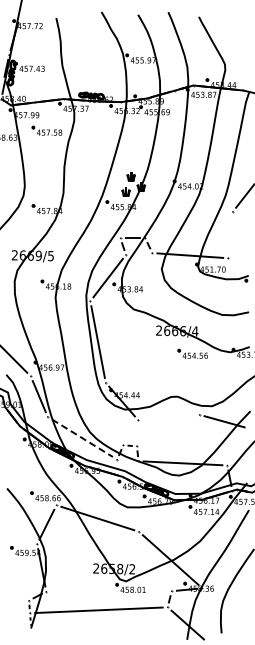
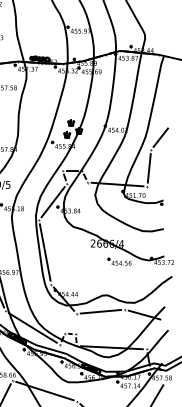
line: (230, 234) -> (149, 167), added
line: (168, 417) -> (100, 311), added
line: (82, 438) -> (32, 328), dashed -> solid

